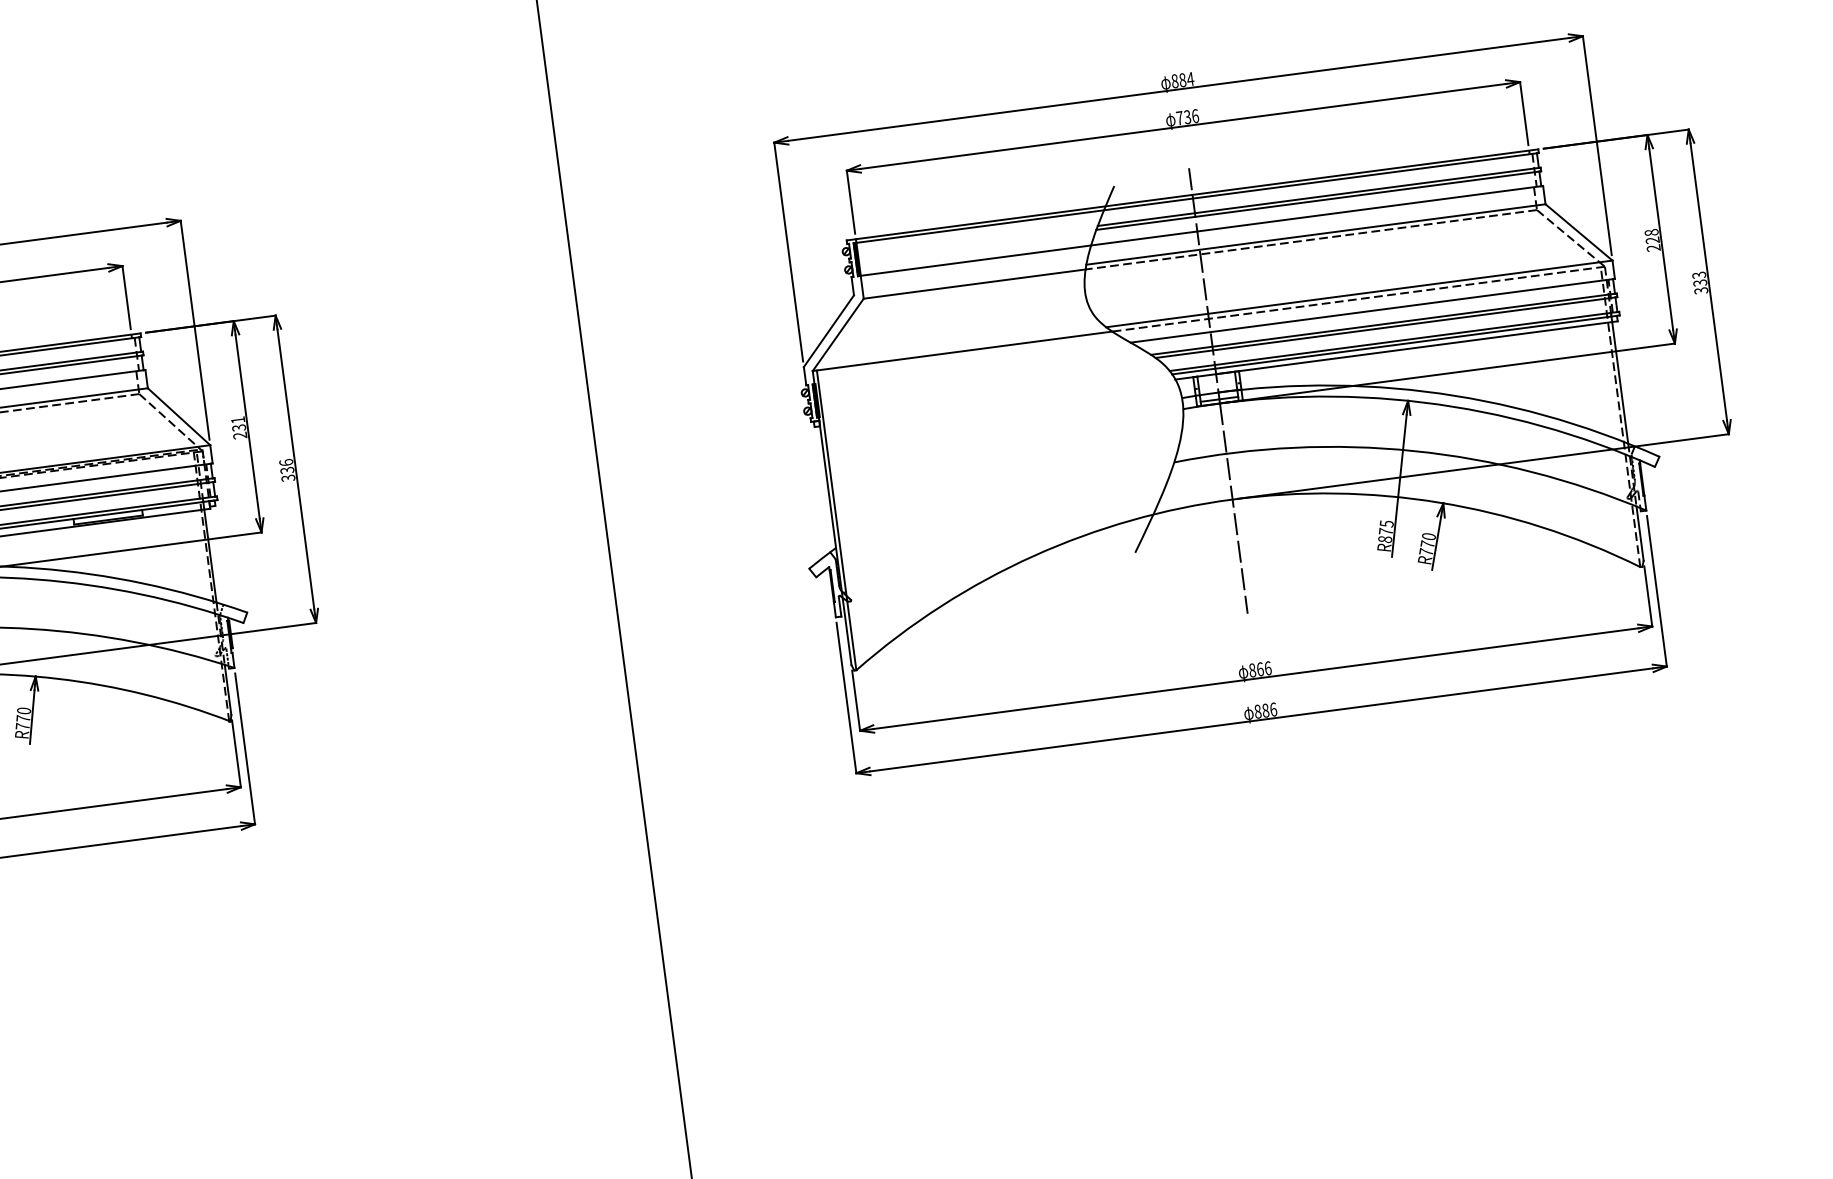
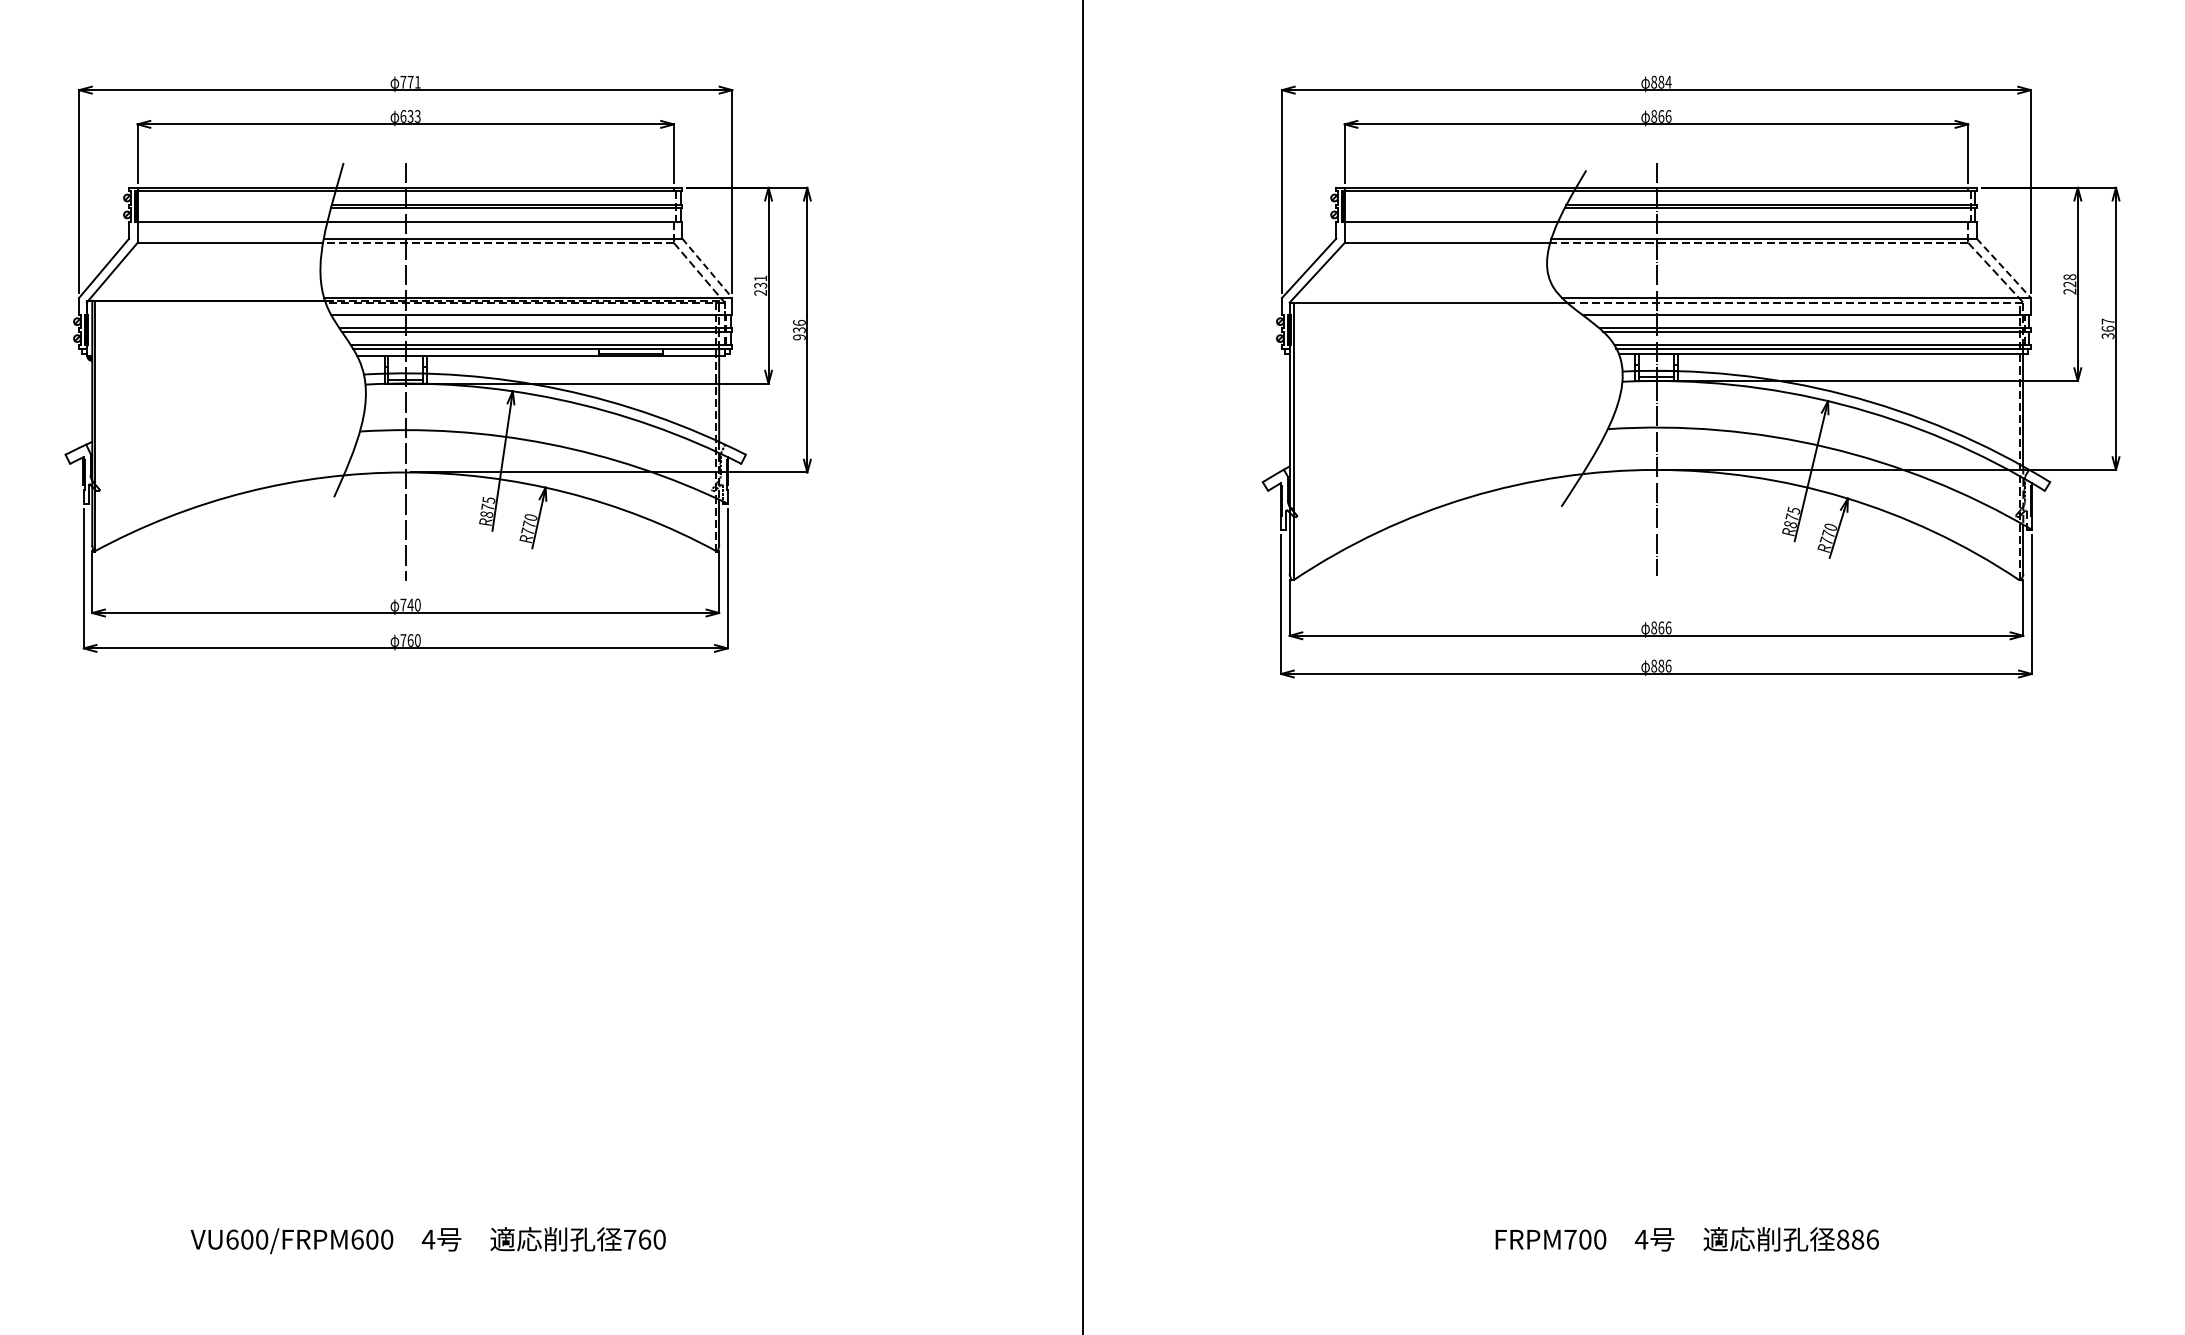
text: (1183, 117) -> (1657, 116), 736 -> 866
line: (1579, 232) -> (2004, 268), solid -> dashed
text: (1698, 278) -> (2107, 324), 333 -> 367
line: (179, 416) -> (707, 268), solid -> dashed
text: (288, 478) -> (799, 337), 336 -> 936

